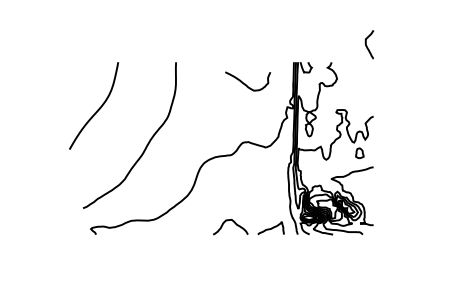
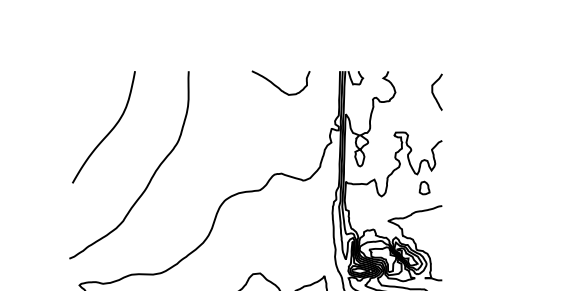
curve: (367, 45) -> (434, 93), moved
curve: (245, 83) -> (277, 85), moved
curve: (98, 108) -> (109, 130), moved

